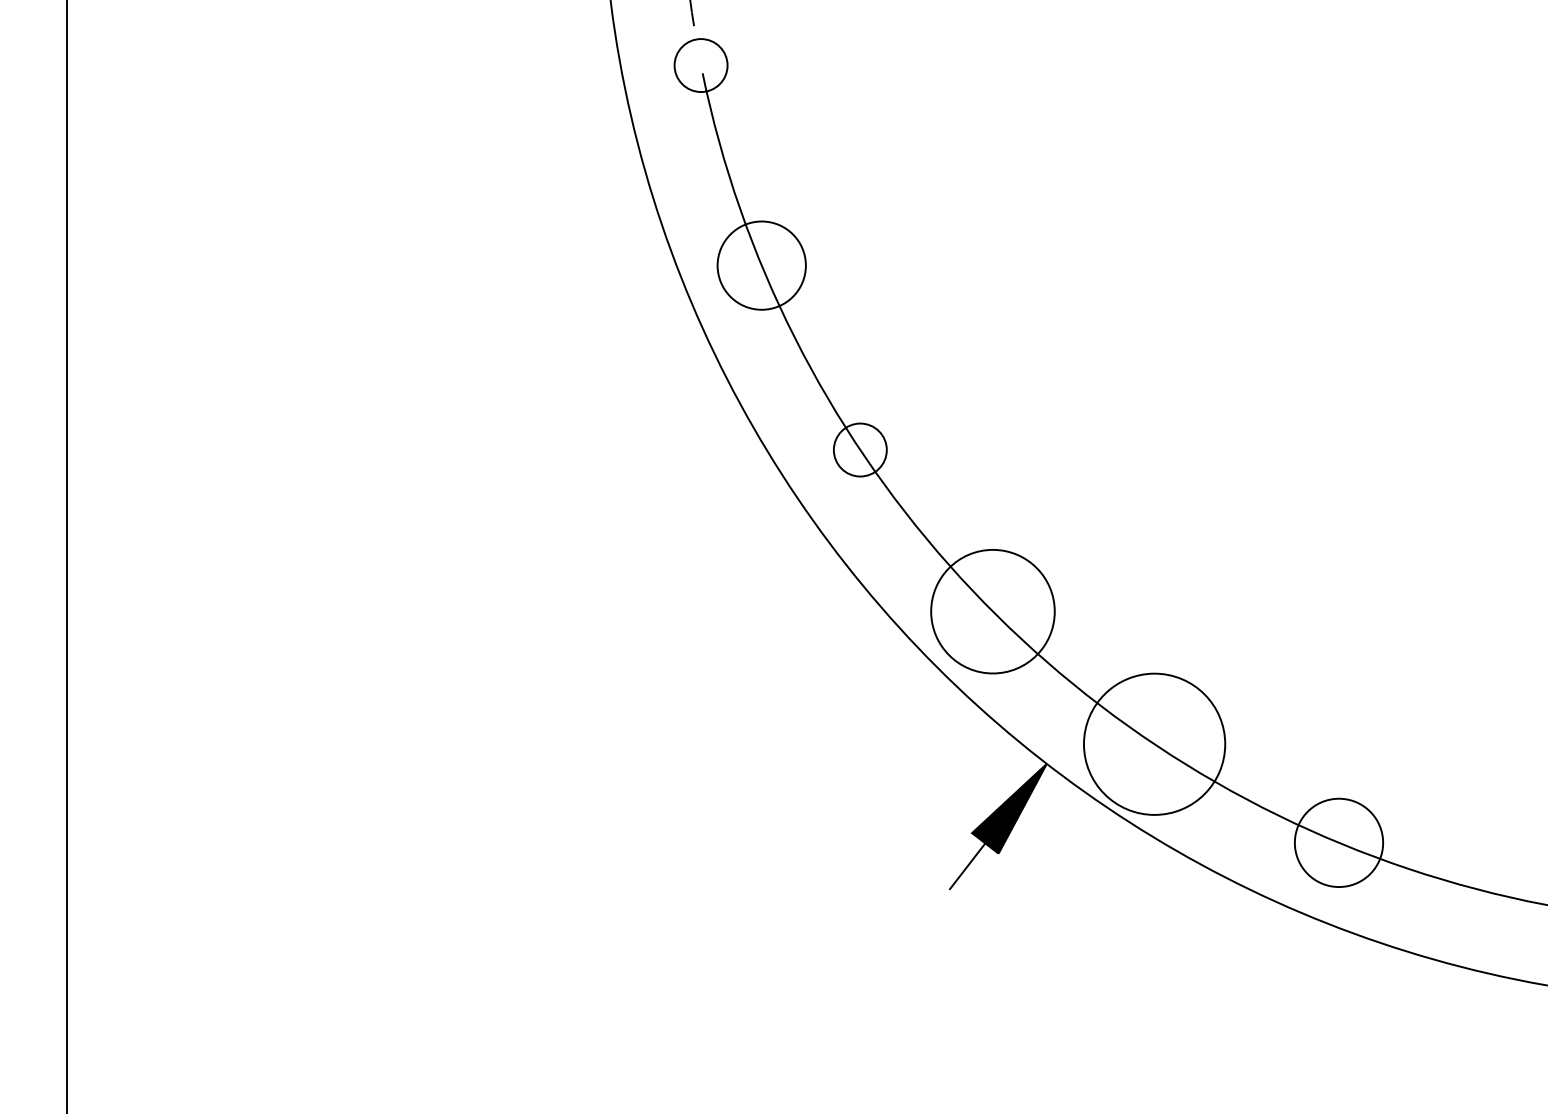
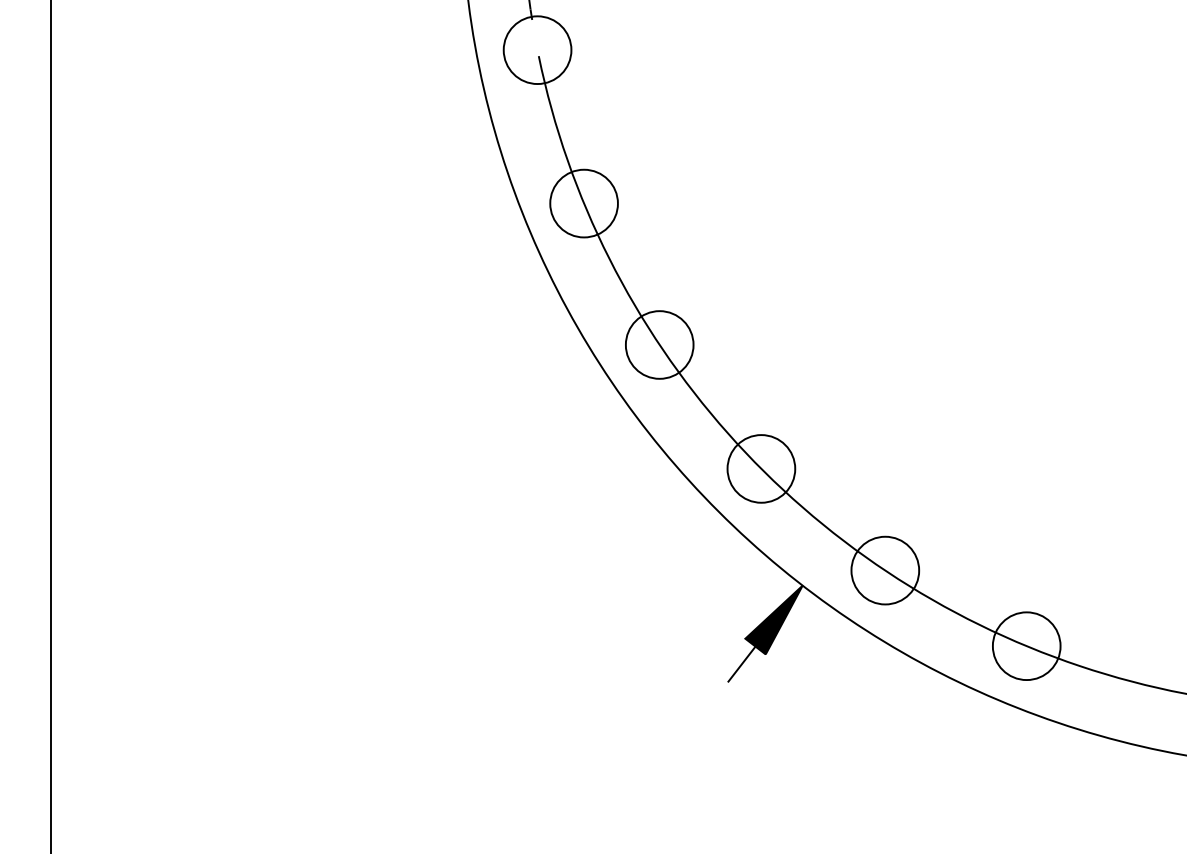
circle: (700, 65) -> (537, 50), size x1.67
circle: (860, 449) -> (659, 344), size x1.67
circle: (993, 611) -> (761, 468), size x0.71
circle: (1154, 744) -> (885, 570), size x0.62

